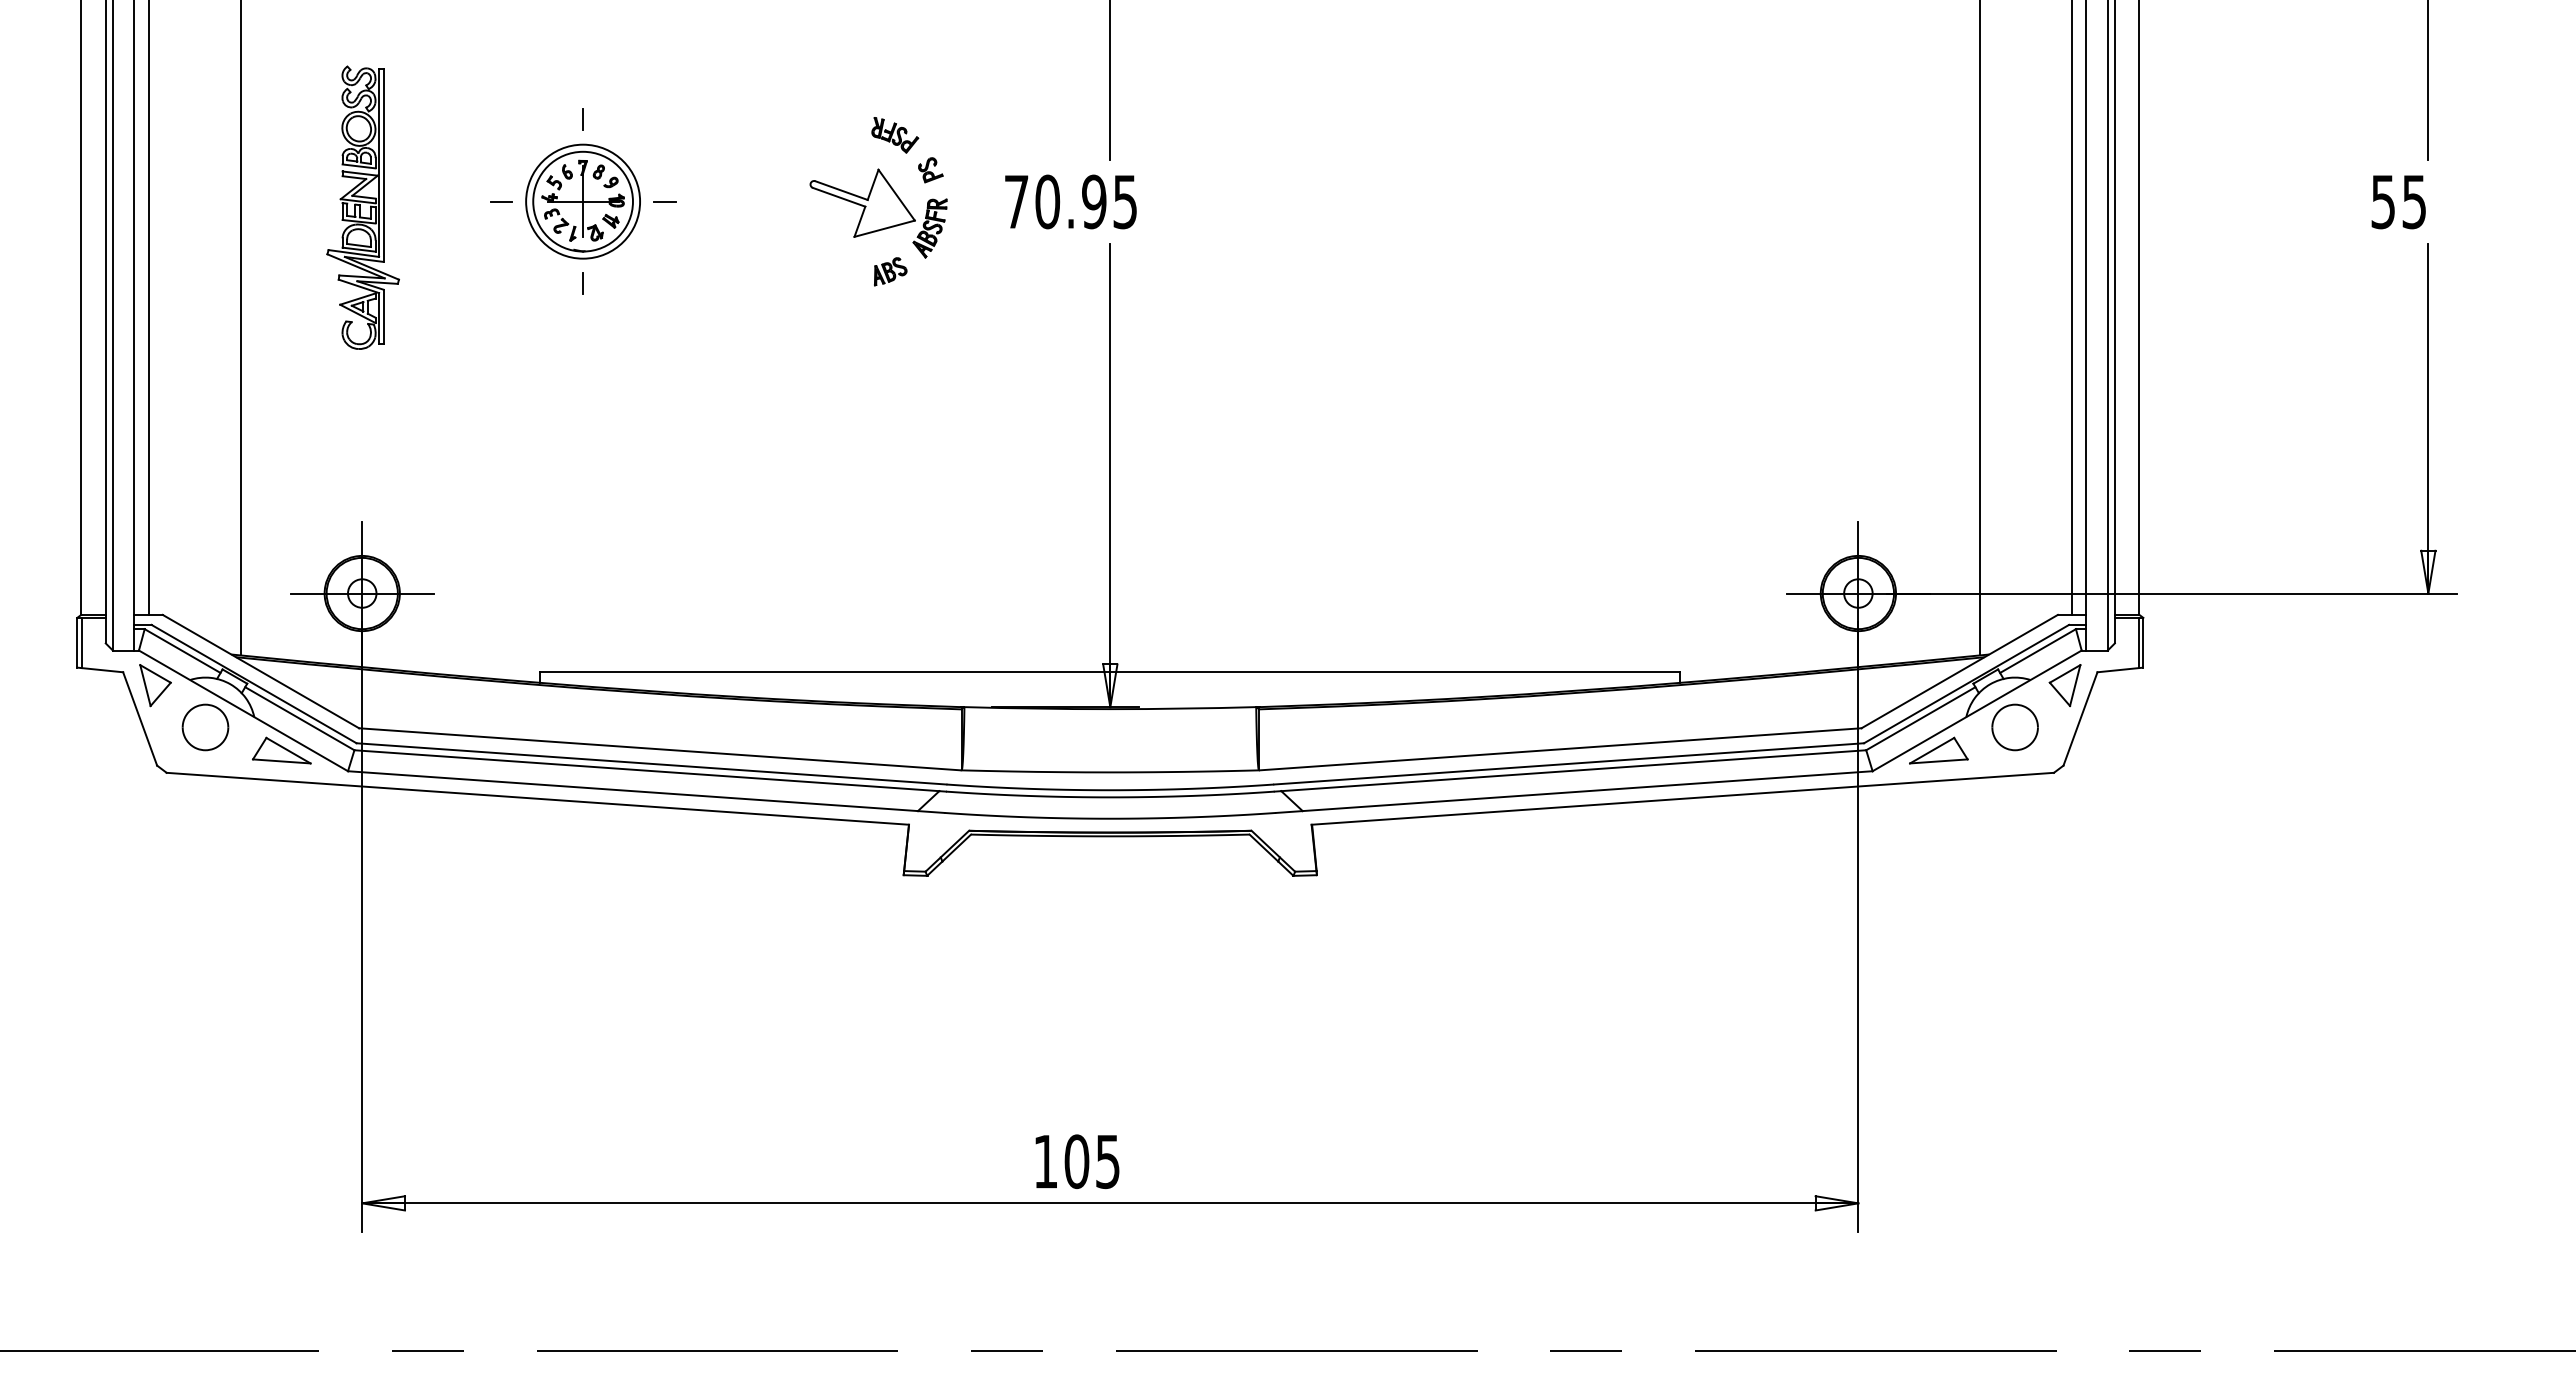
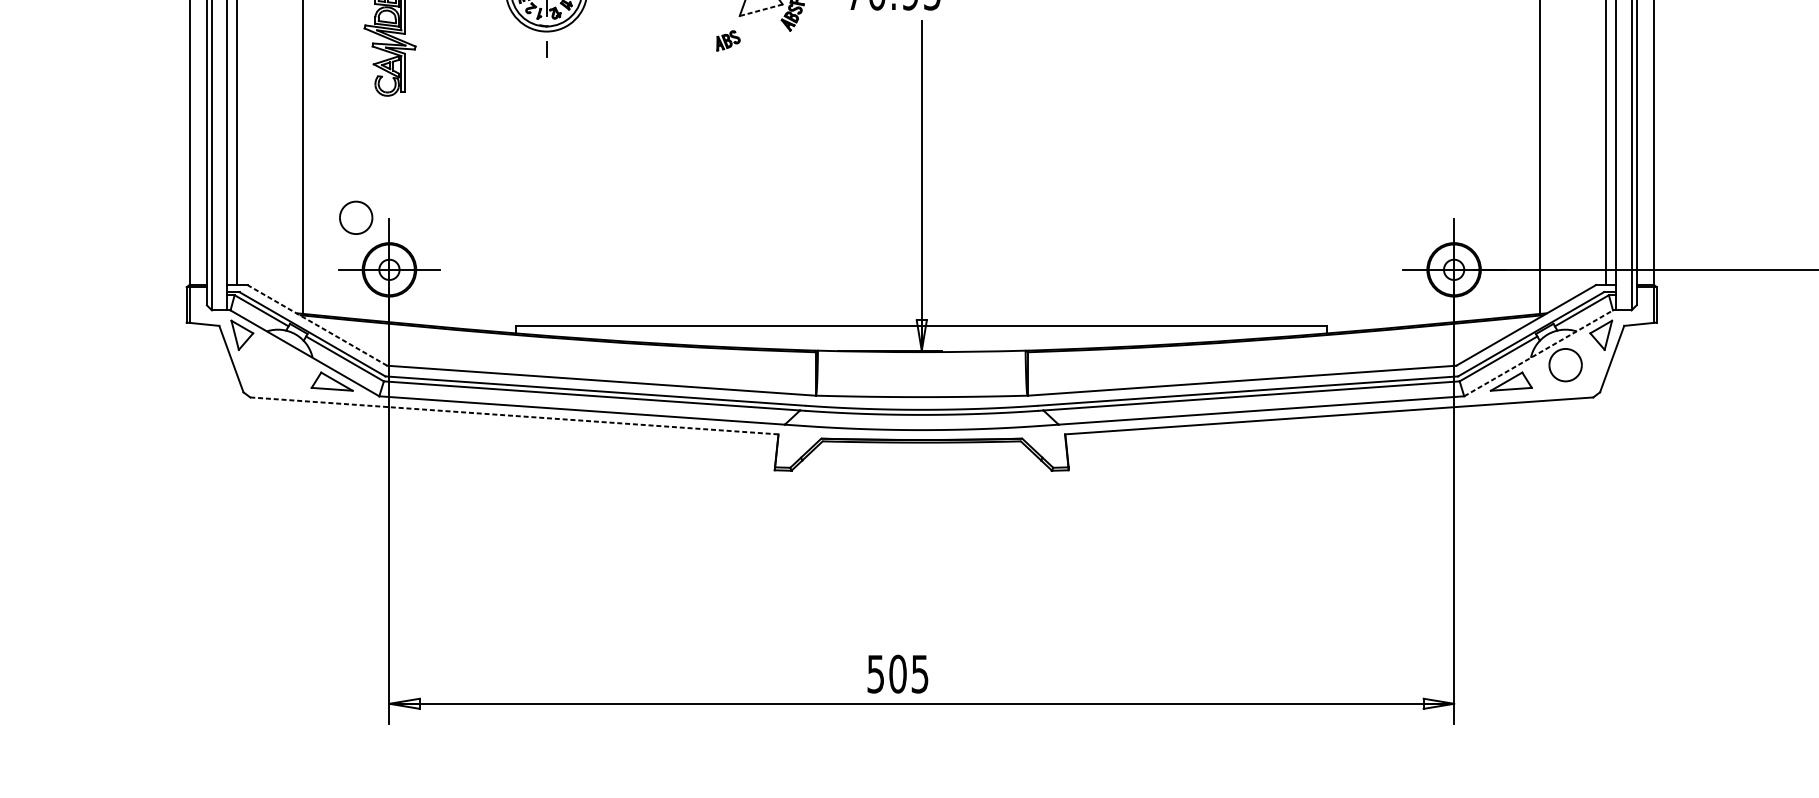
line: (884, 228) -> (761, 10), solid -> dashed
part: (890, 271) -> (728, 40), moved
line: (260, 671) -> (317, 325), solid -> dashed
line: (1977, 710) -> (1538, 353), solid -> dashed
part: (205, 727) -> (356, 217), moved
line: (538, 798) -> (514, 415), solid -> dashed
text: (1045, 1162) -> (875, 674), 105 -> 505

